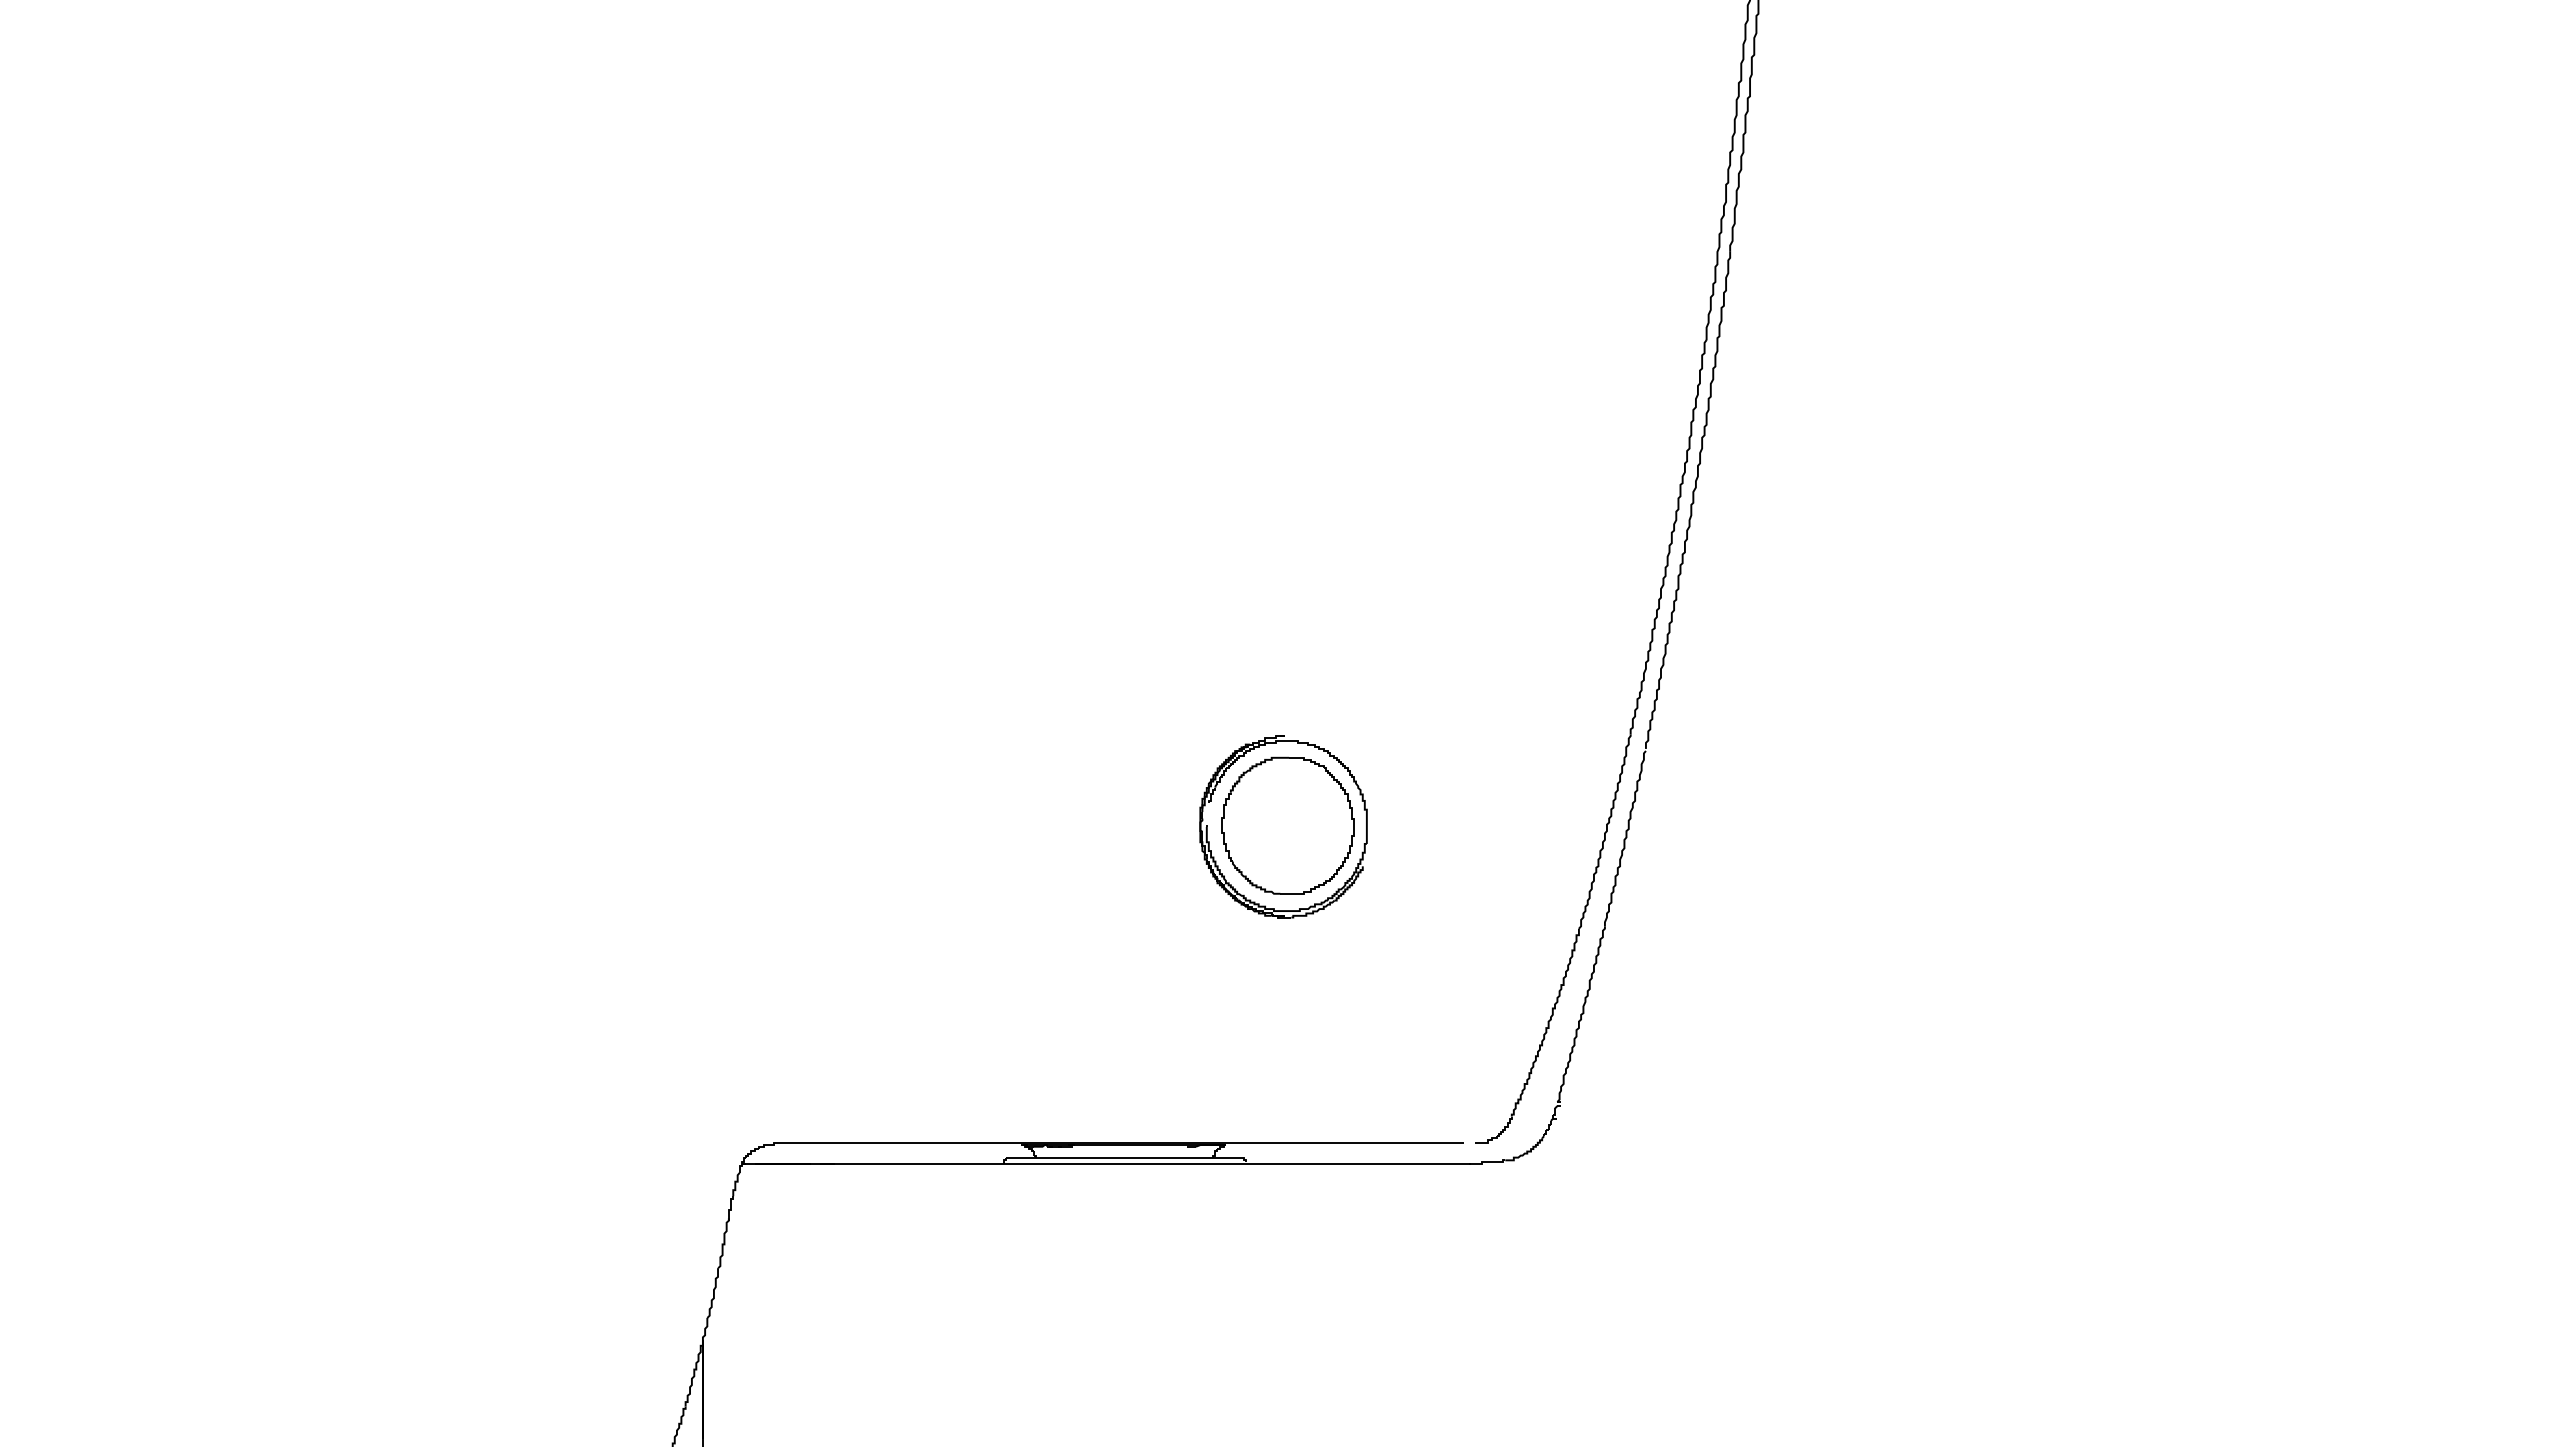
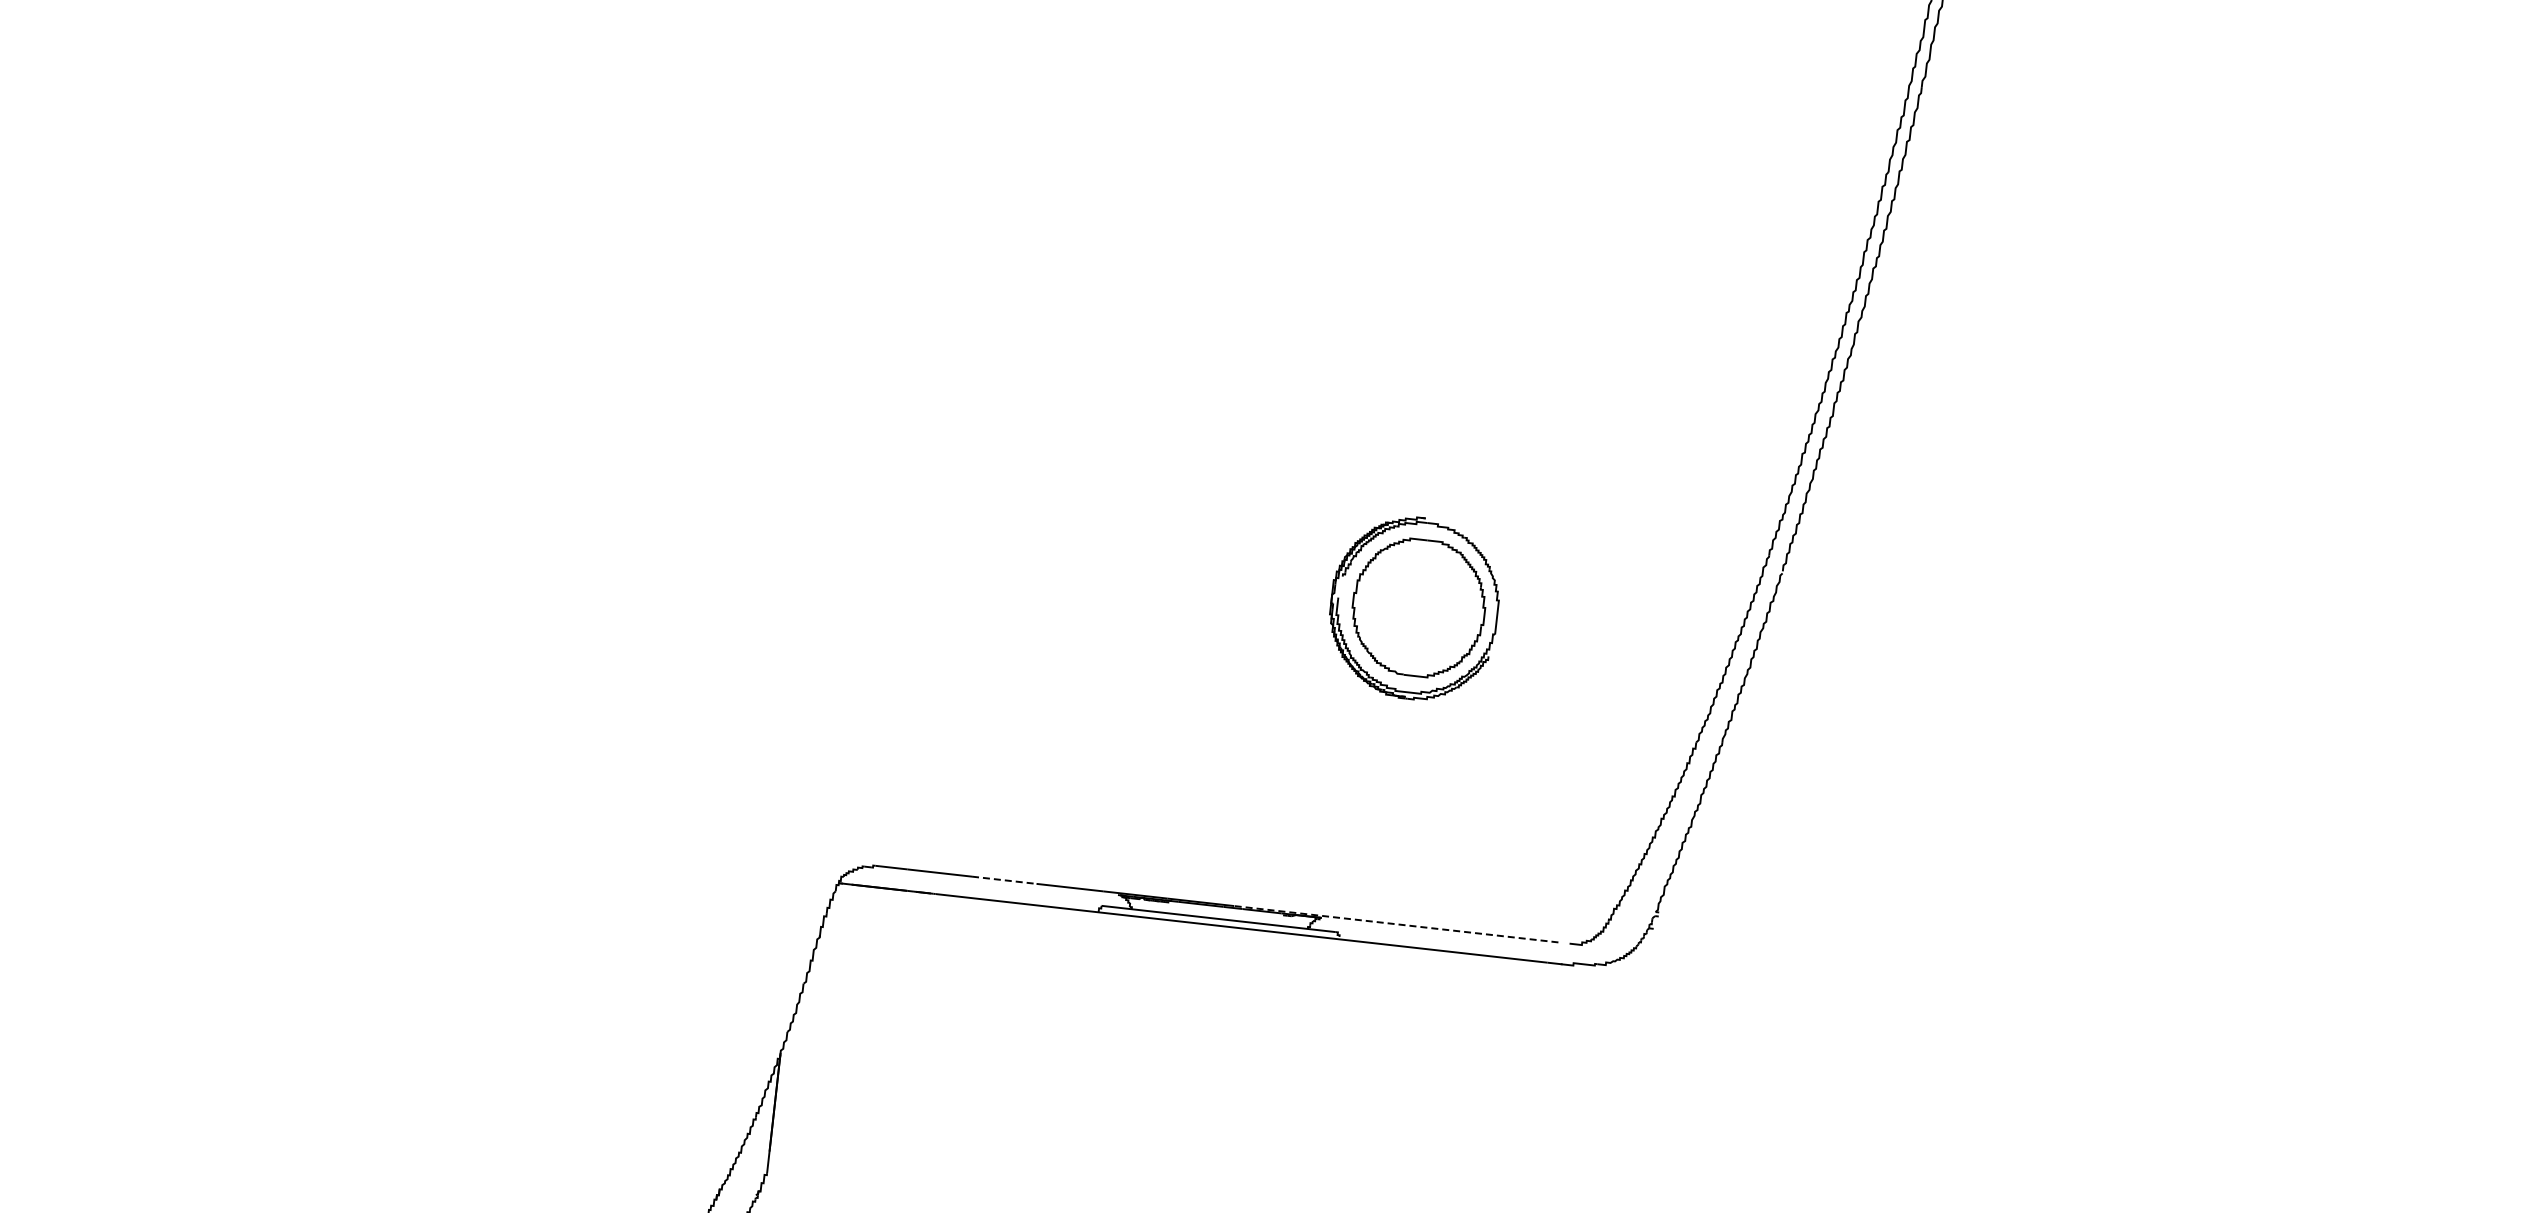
line: (906, 1143) -> (1004, 880), solid -> dashed
line: (1300, 1143) -> (1395, 924), solid -> dashed

